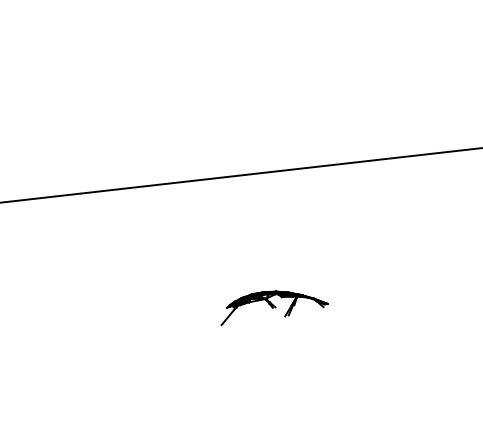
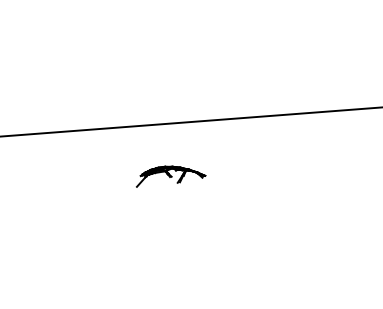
part: (275, 306) -> (171, 176), moved

